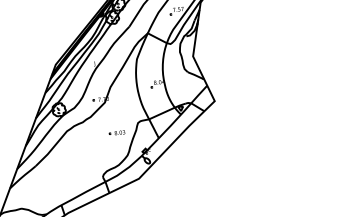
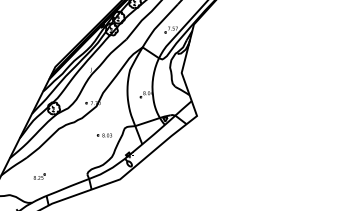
part: (51, 185) -> (39, 176), added

